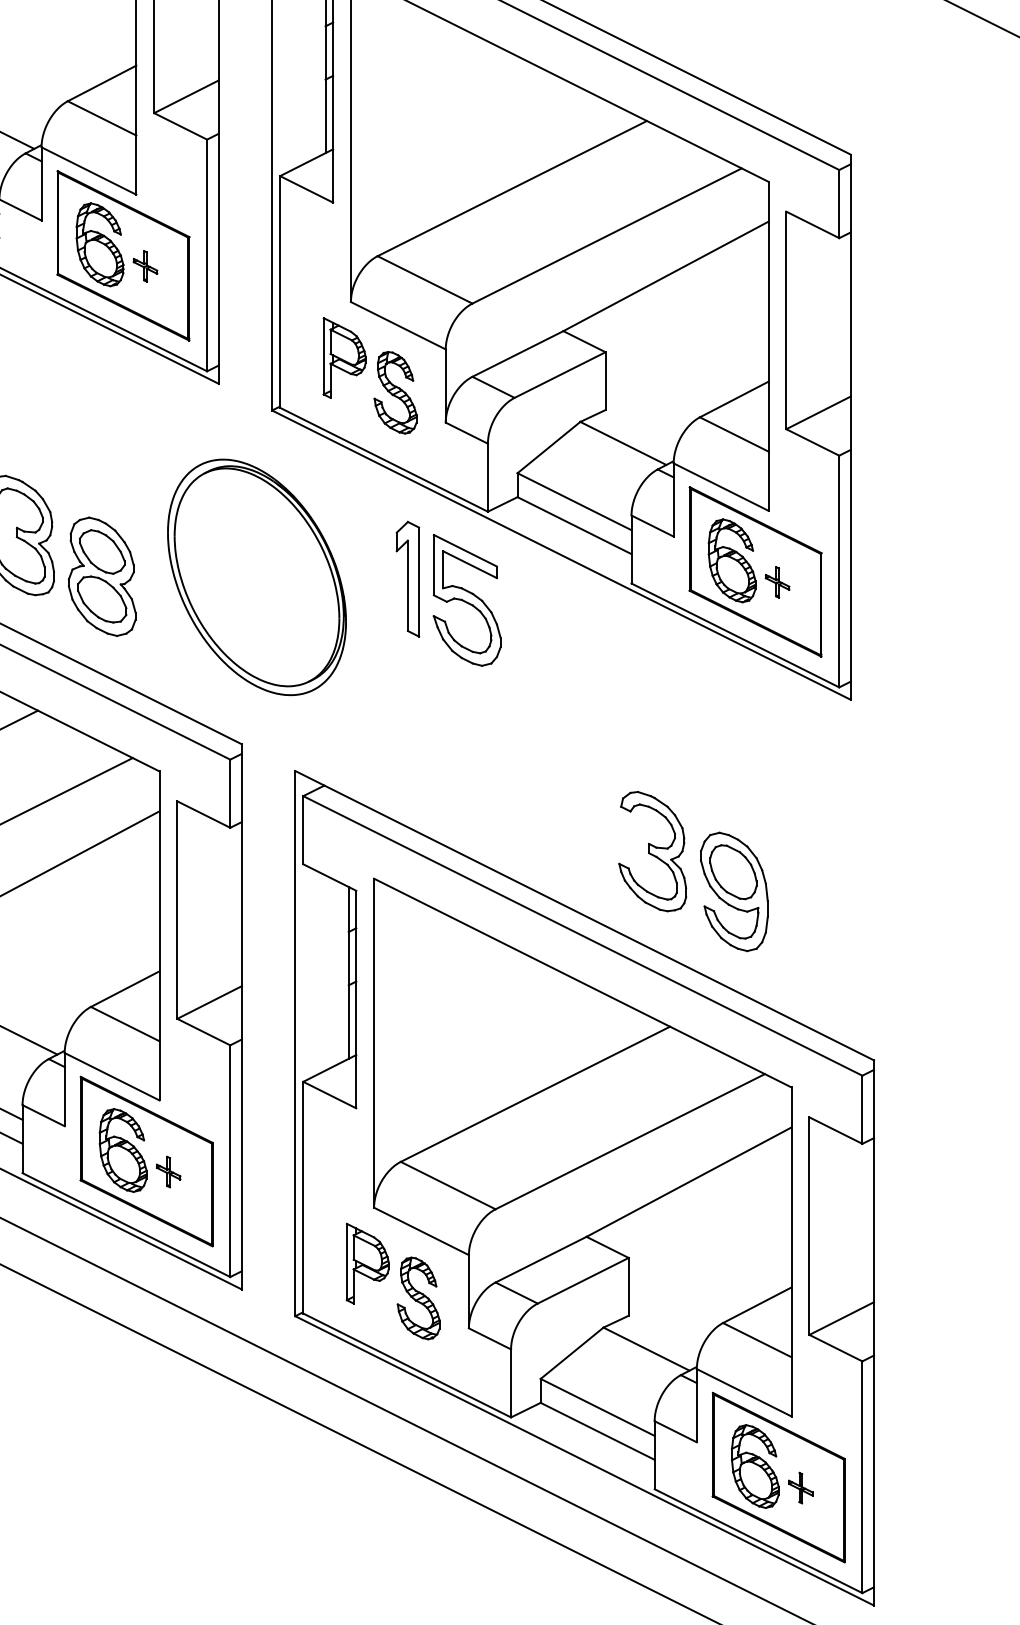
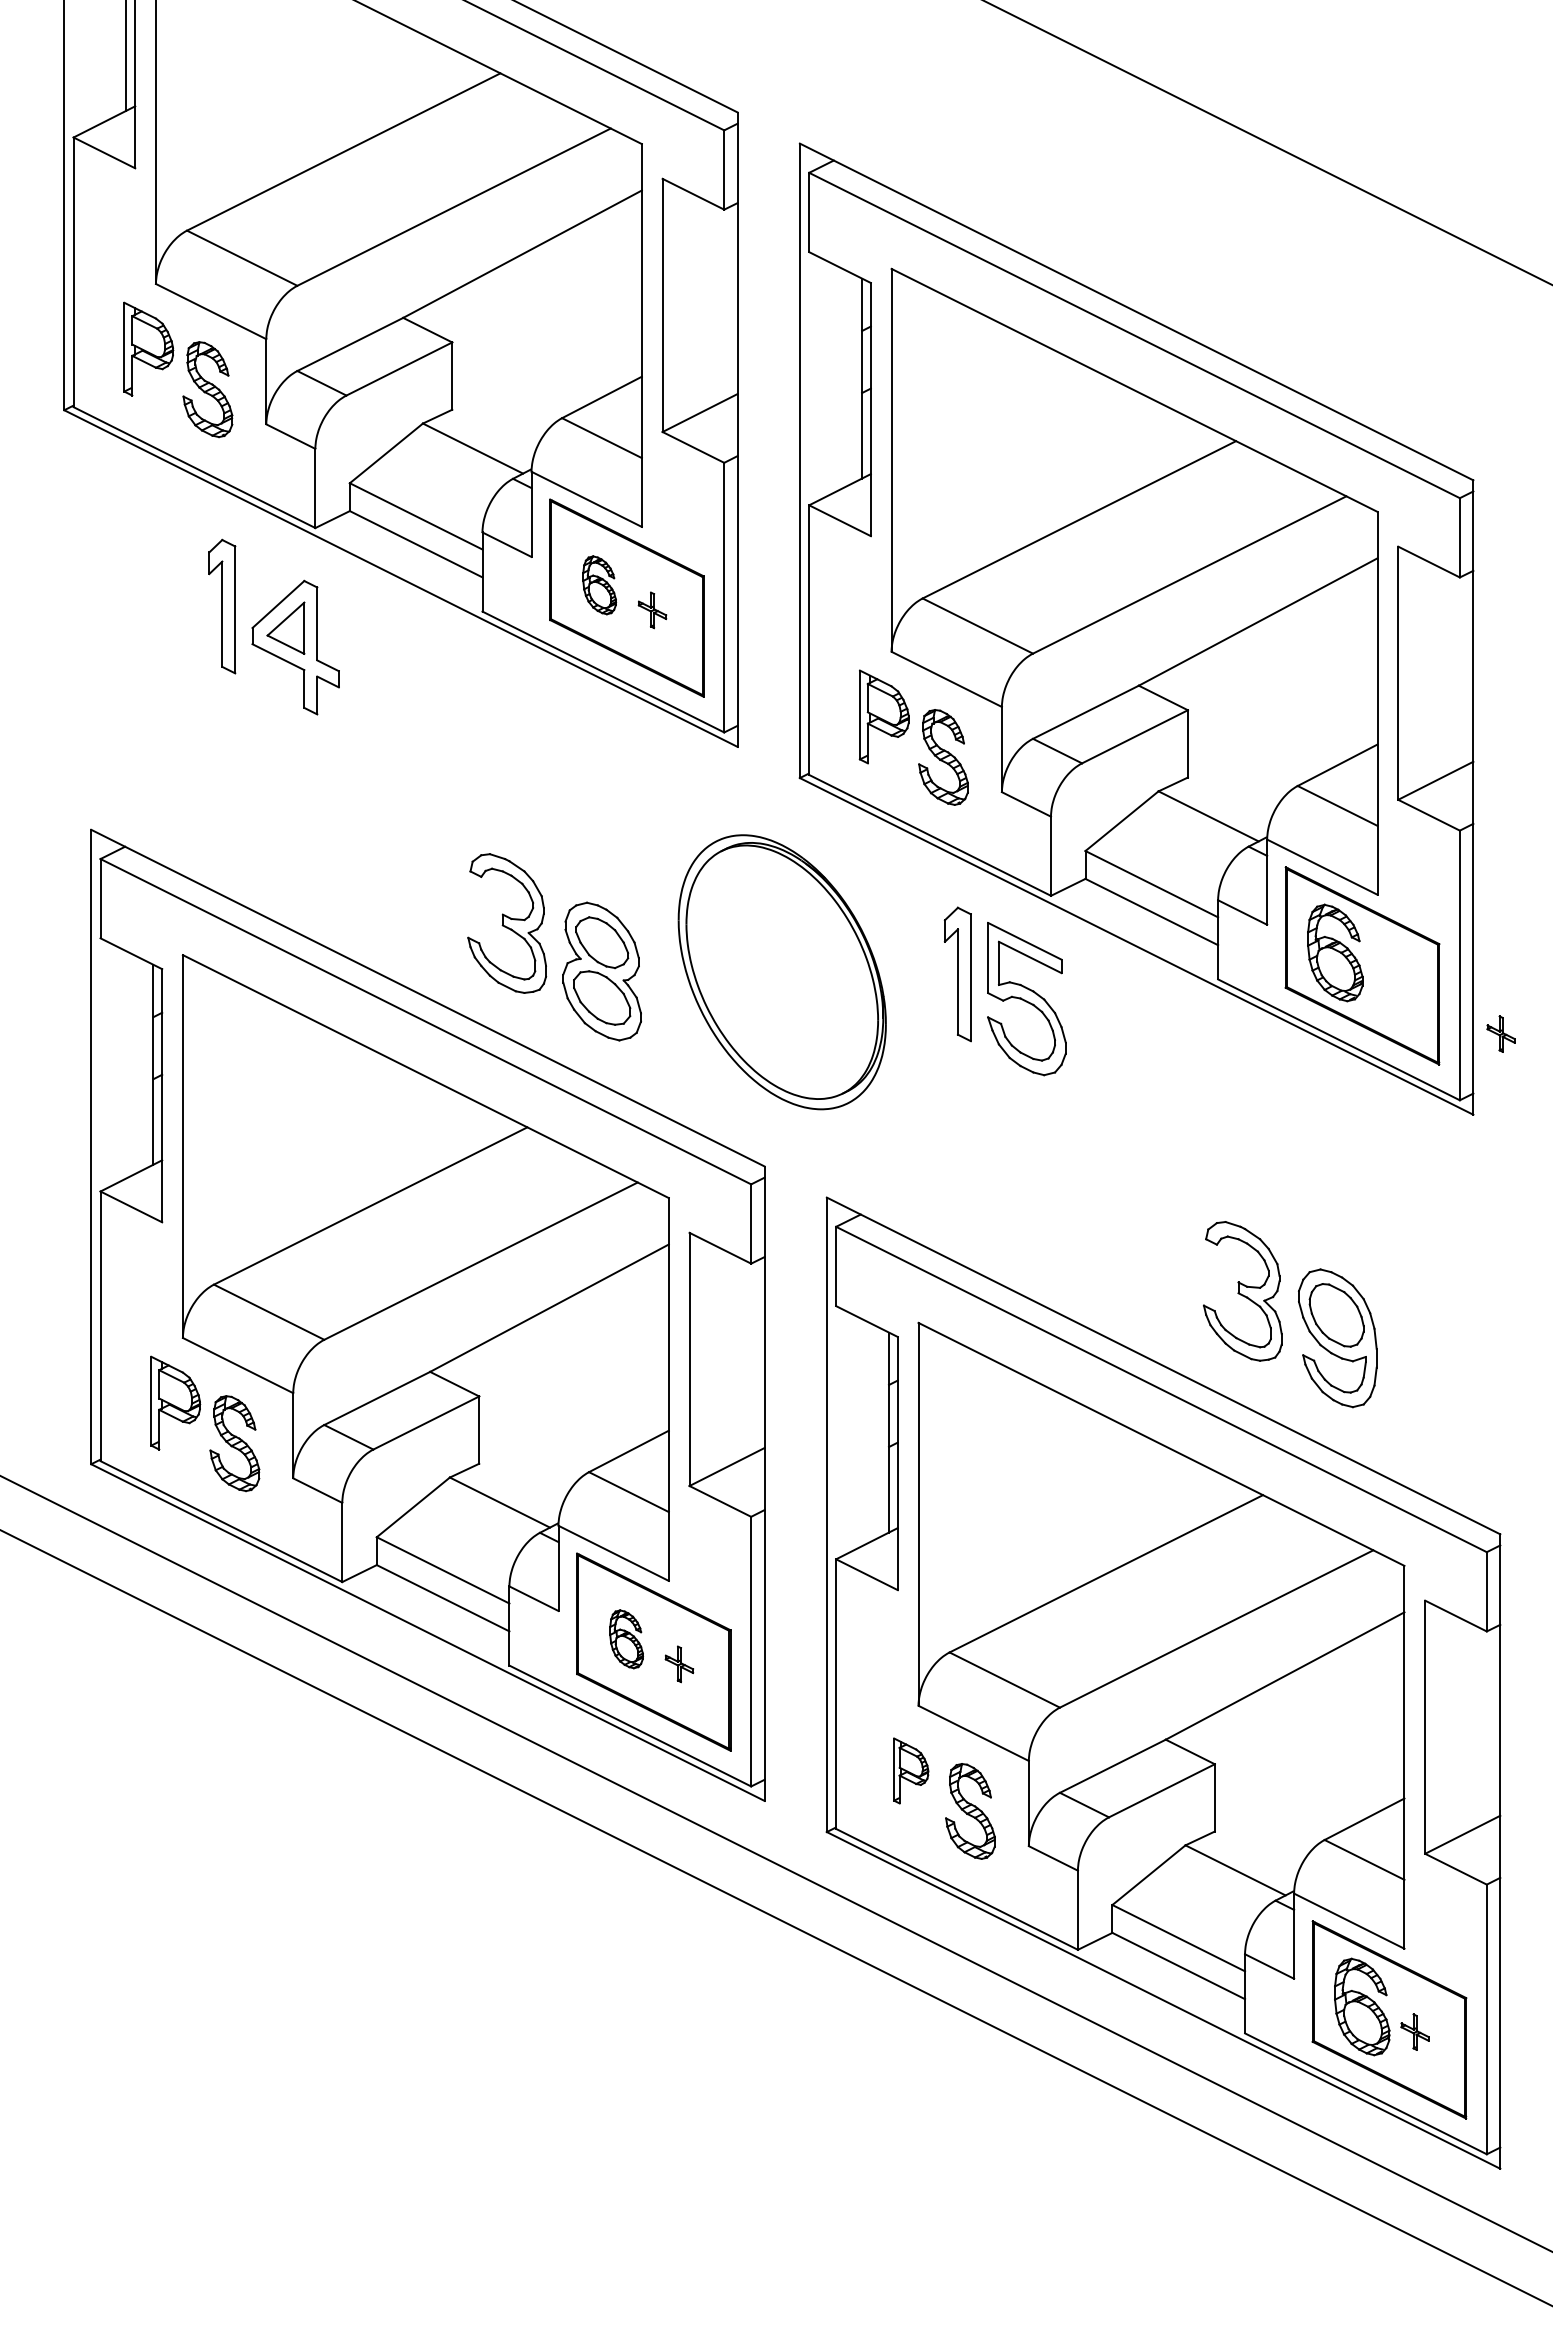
part: (99, 245) -> (599, 585), size x0.6
part: (777, 581) -> (1500, 1033), moved
part: (123, 1150) -> (626, 1639), size x0.6
part: (367, 1263) -> (910, 1770), size x0.7

